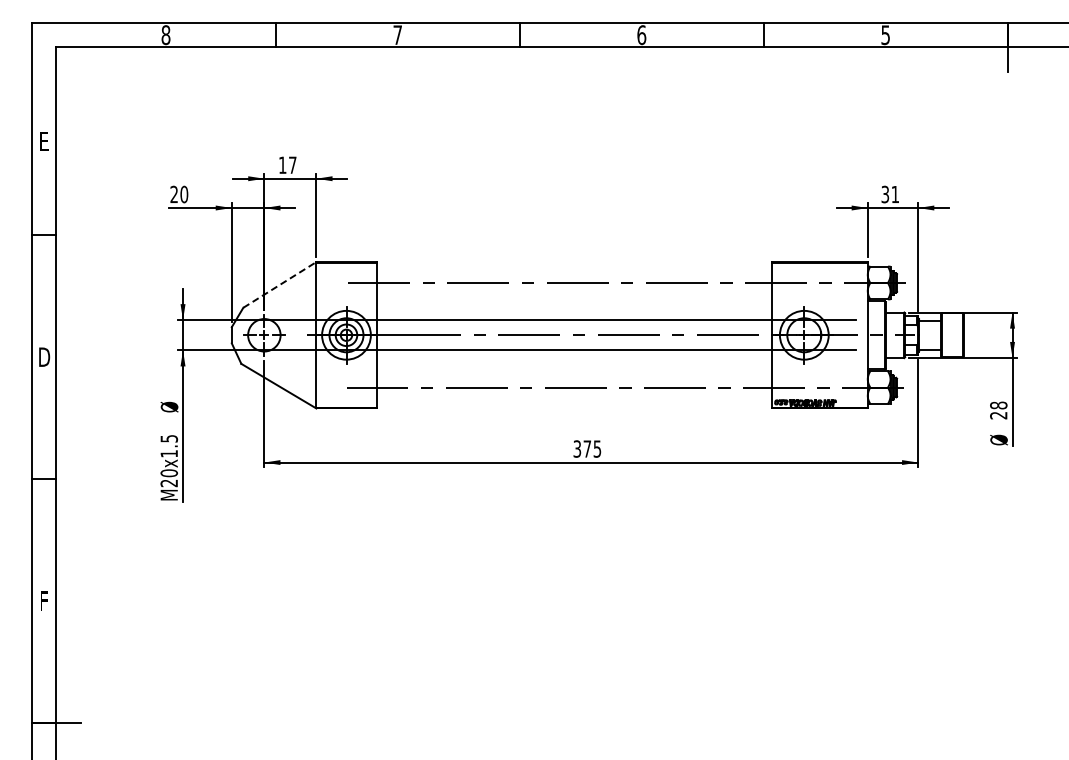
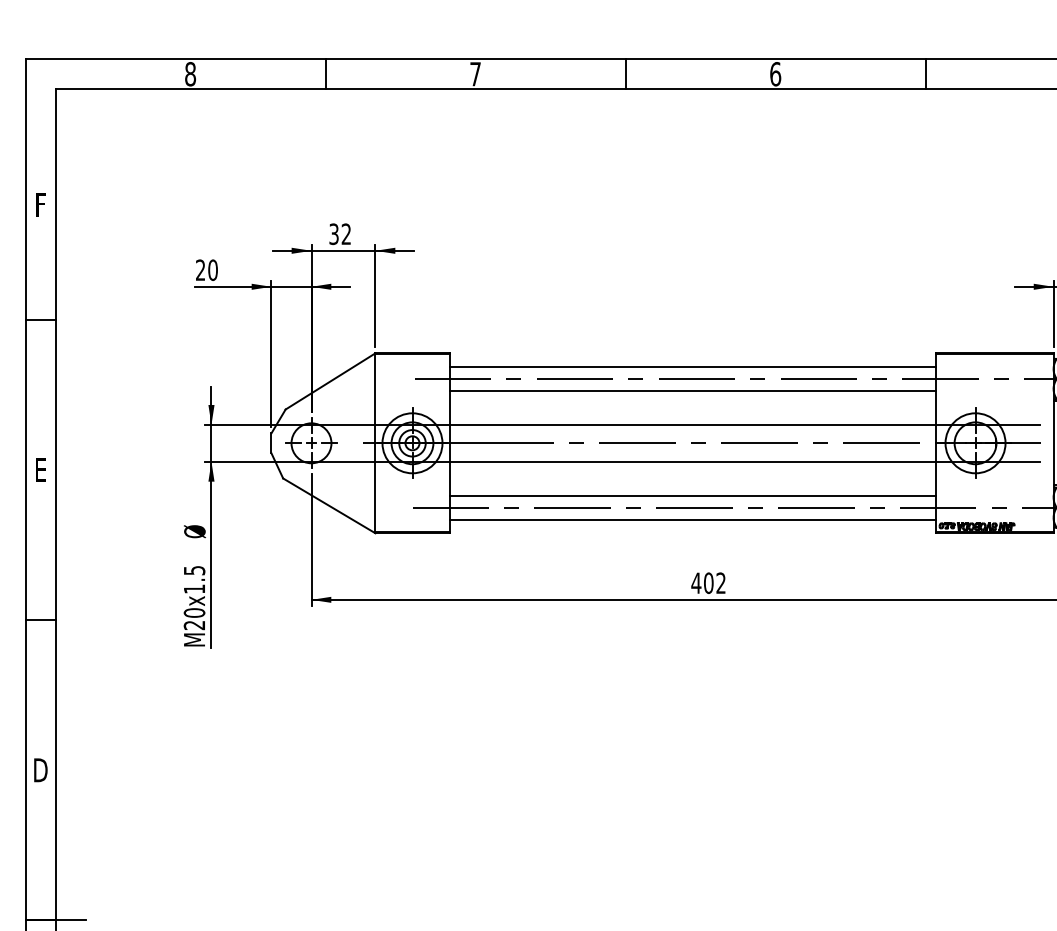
text: (44, 141) -> (41, 205), E -> F
text: (287, 165) -> (339, 234), 17 -> 32
line: (573, 273) -> (691, 367), added
line: (280, 284) -> (331, 380), dashed -> solid
line: (573, 292) -> (691, 390), added
text: (44, 356) -> (41, 469), D -> E
line: (573, 377) -> (691, 495), added
line: (573, 397) -> (691, 519), added
text: (587, 448) -> (708, 582), 375 -> 402
text: (43, 600) -> (39, 769), F -> D

